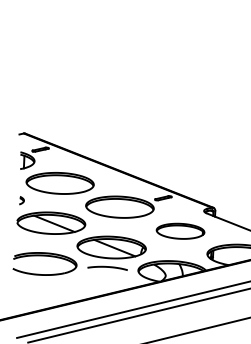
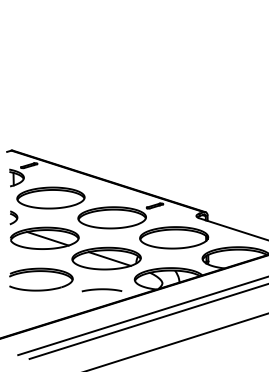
part: (21, 200) -> (13, 217), size x1.67
part: (180, 230) -> (174, 237), size x1.43
curve: (107, 268) -> (101, 290), moved

